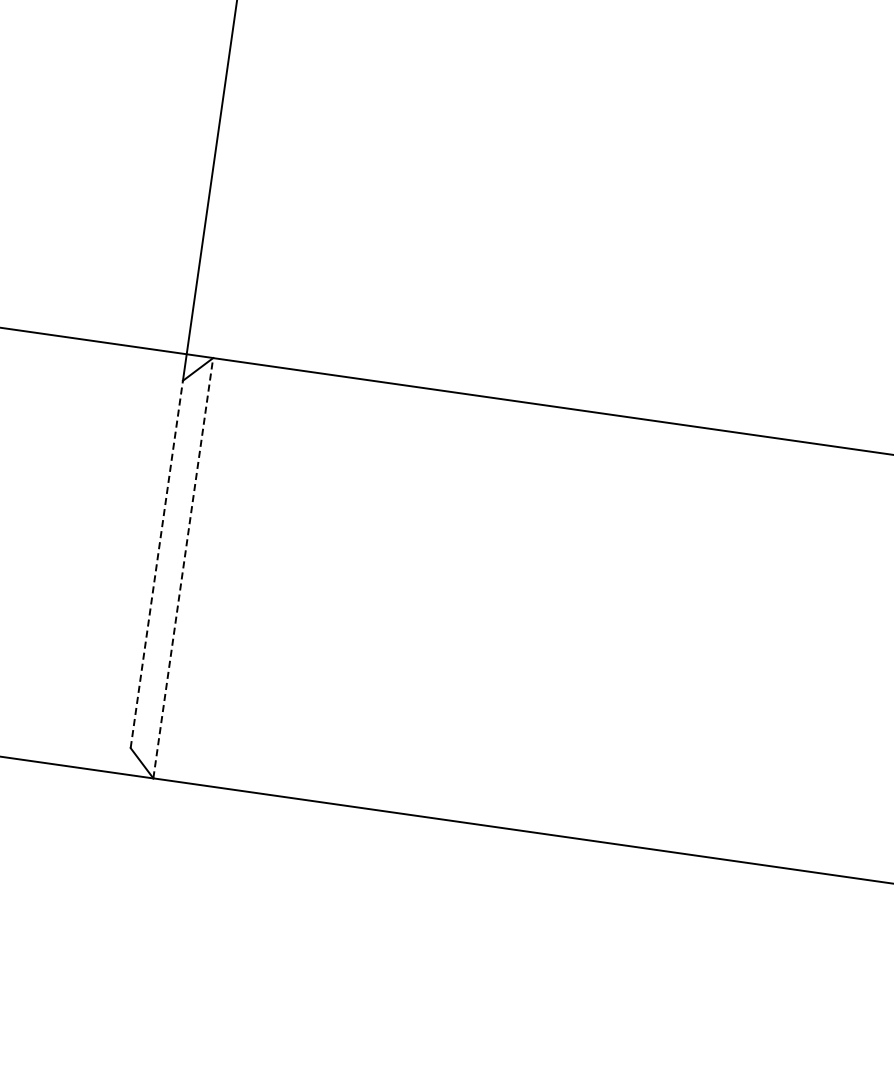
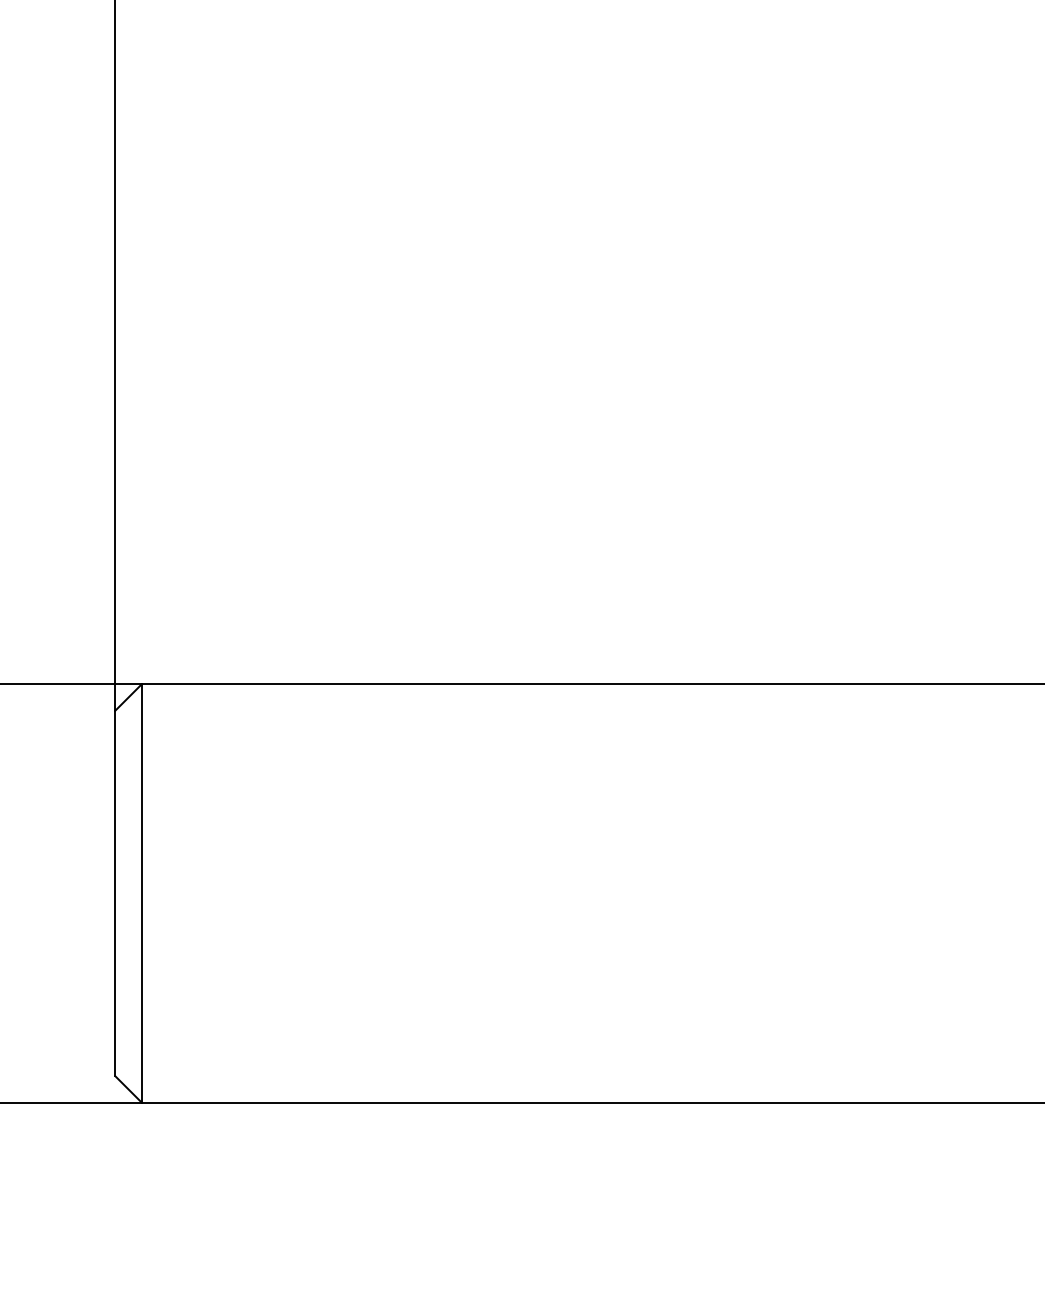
line: (156, 564) -> (115, 893), dashed -> solid
line: (183, 567) -> (141, 892), dashed -> solid

